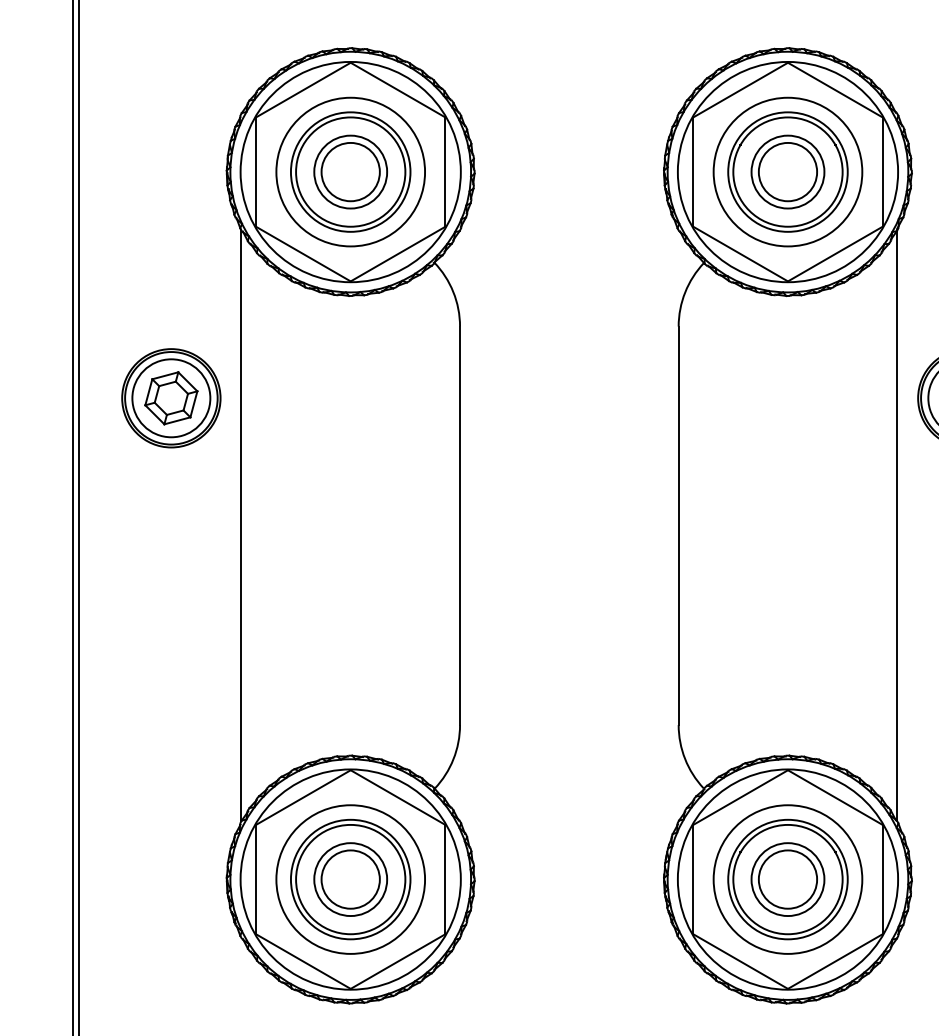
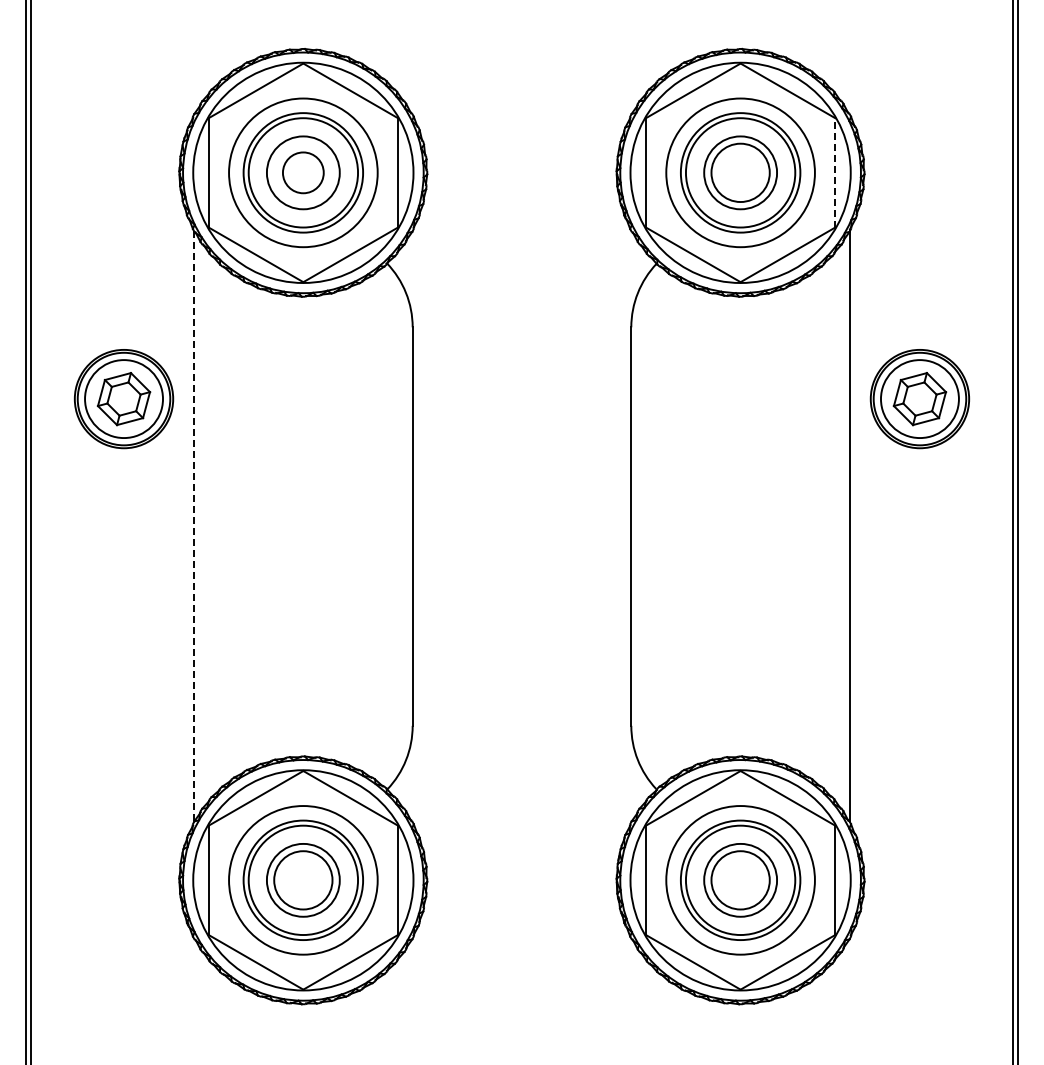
circle: (350, 171) -> (303, 172), size x0.7
line: (882, 171) -> (835, 172), solid -> dashed
line: (241, 526) -> (194, 527), solid -> dashed

